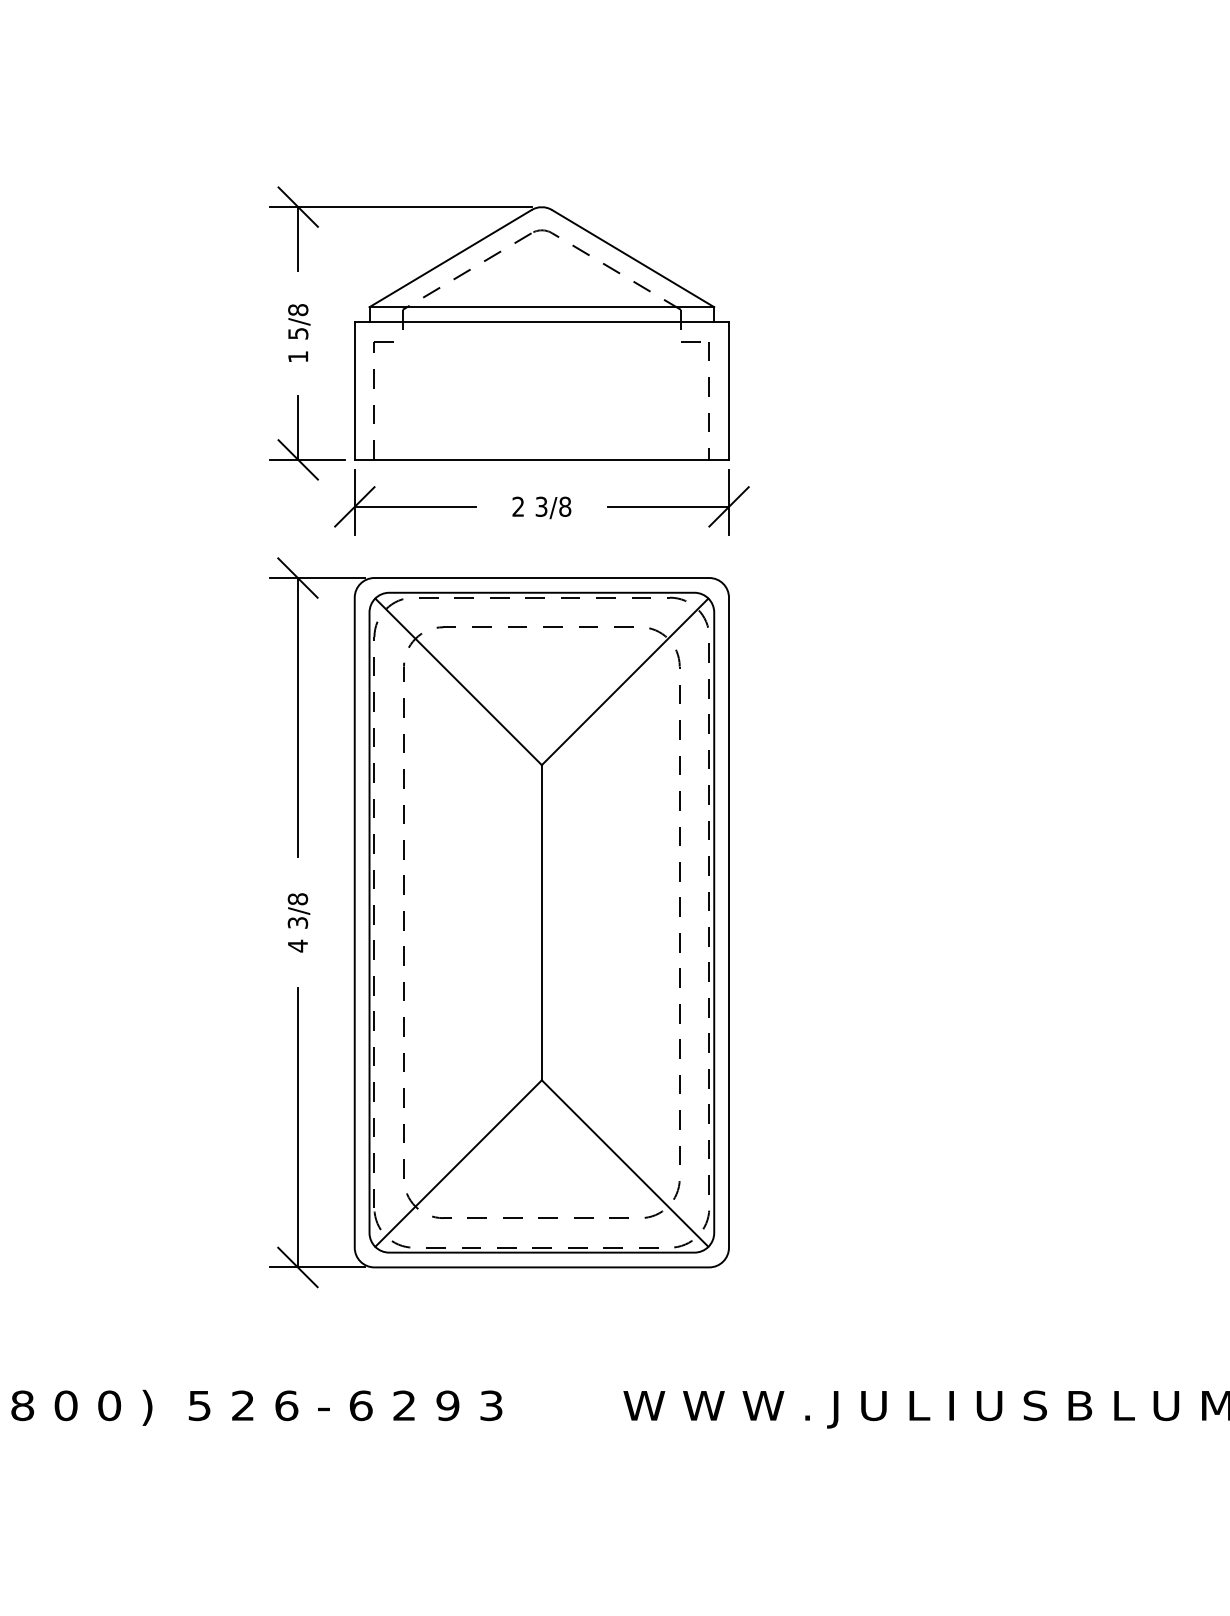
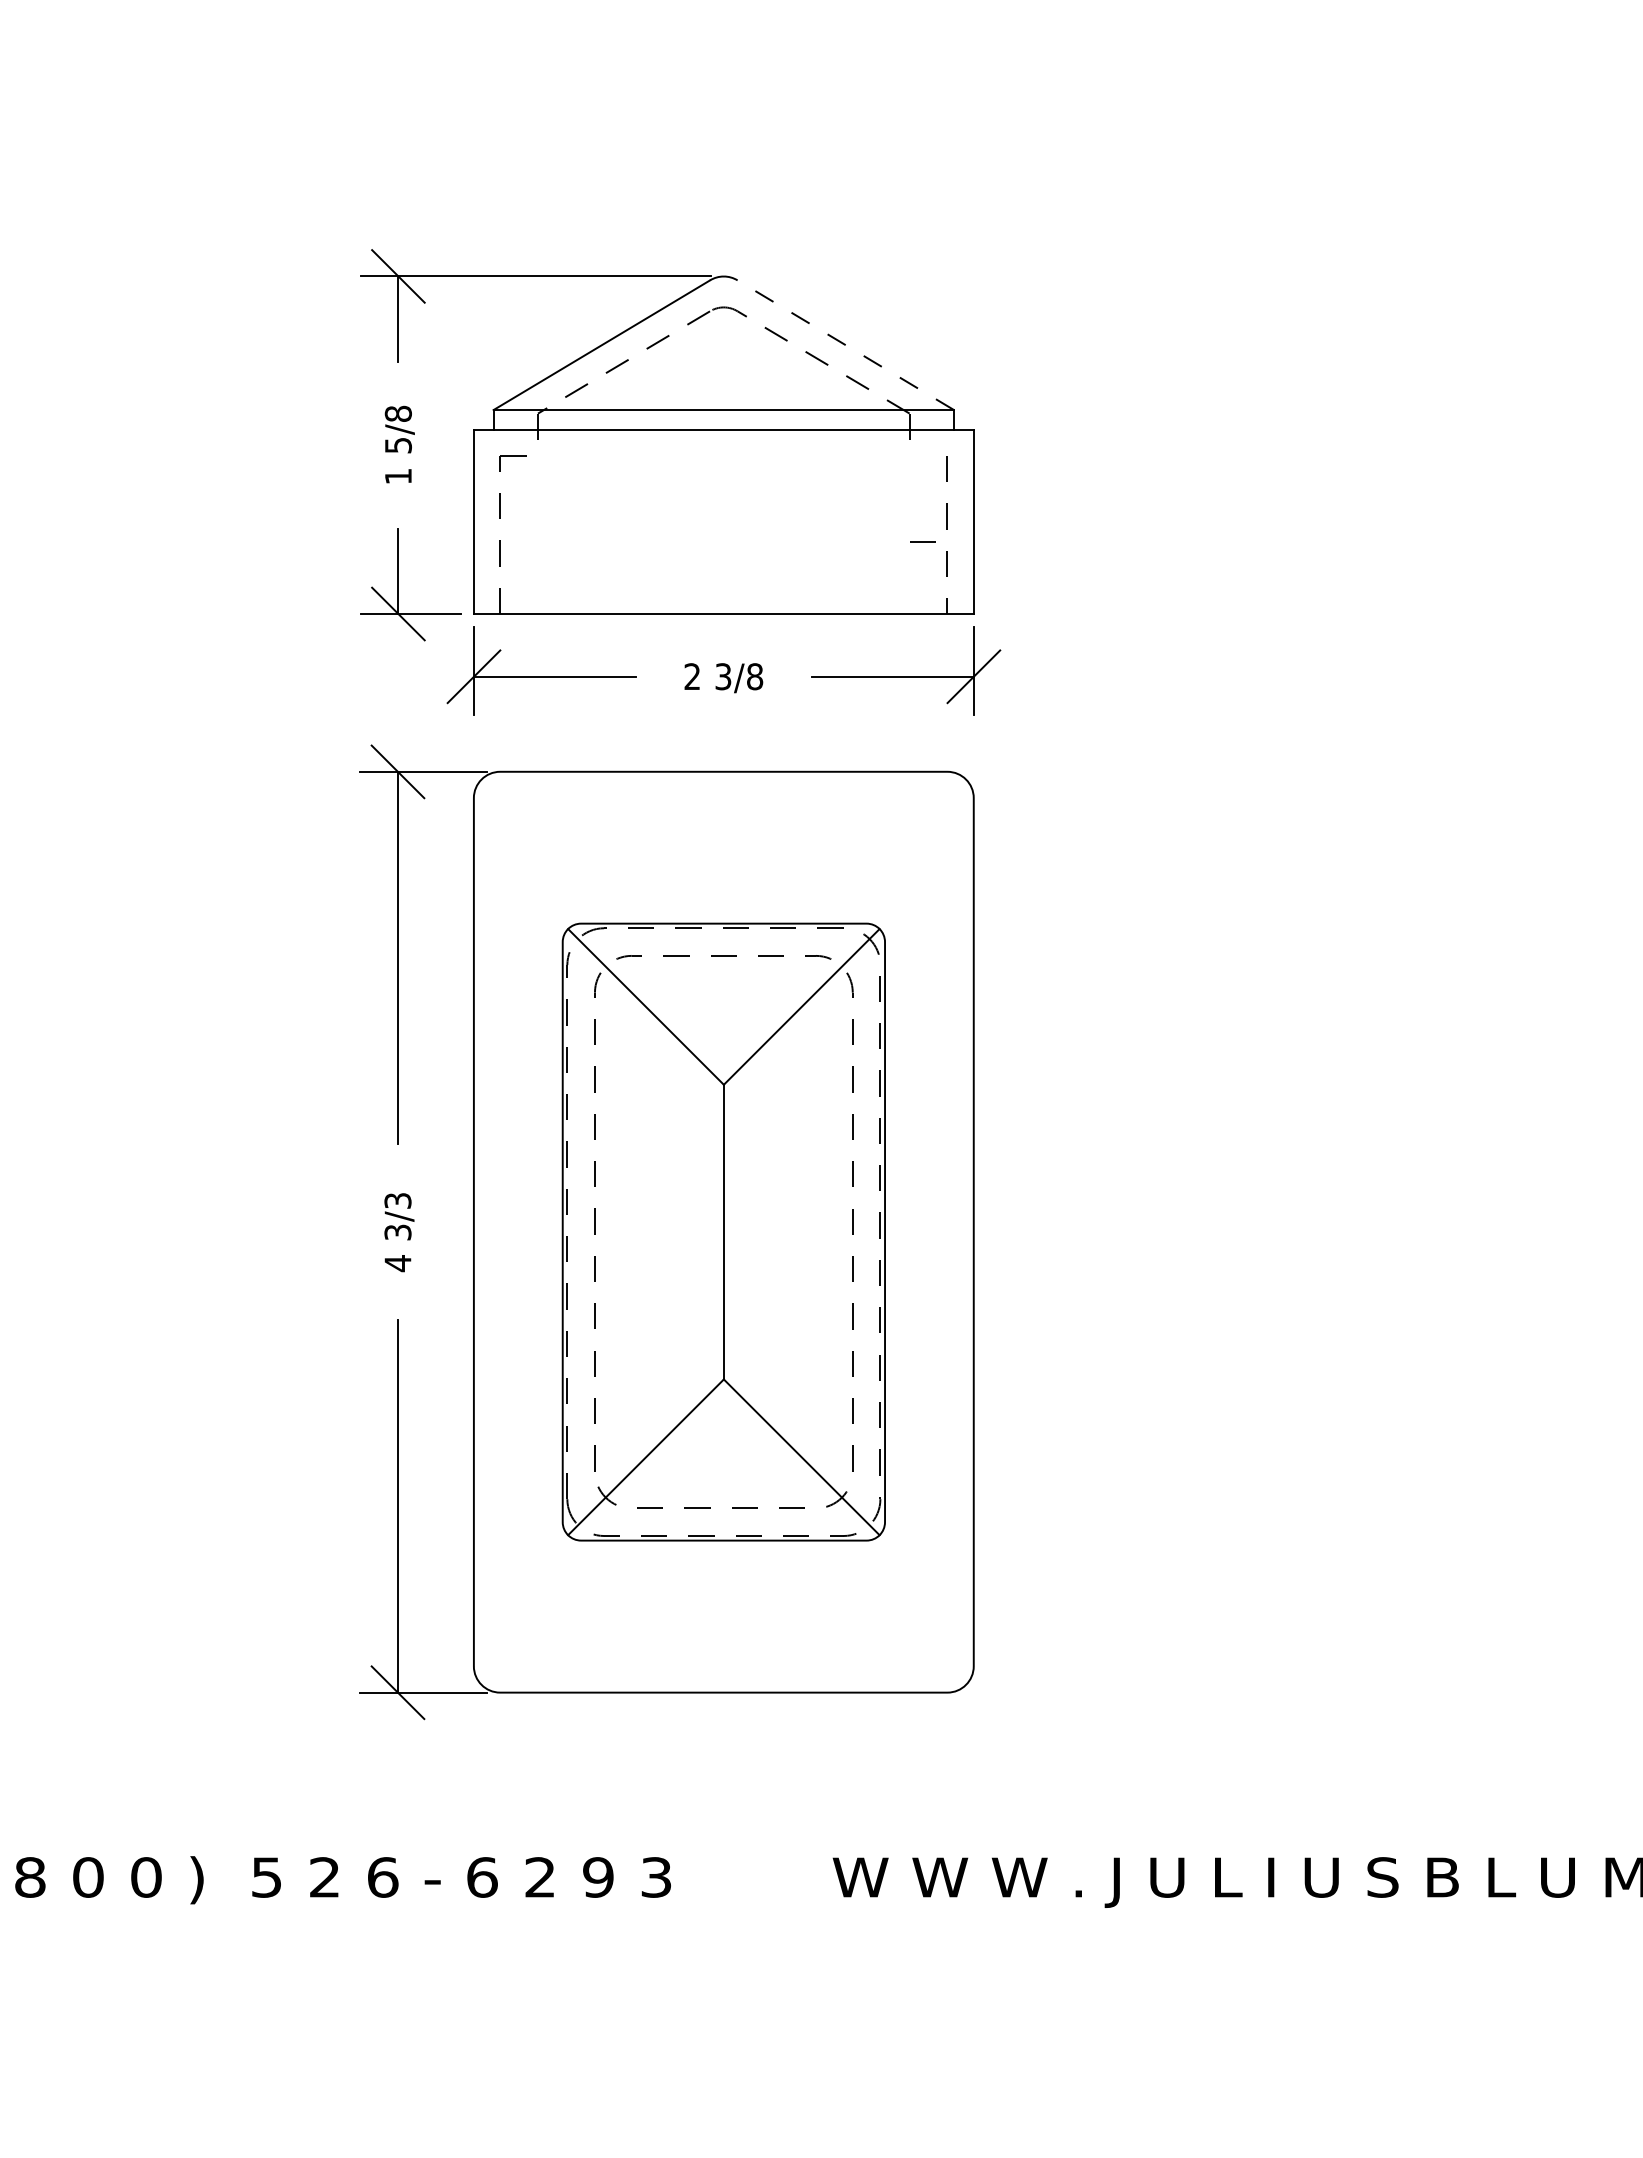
line: (632, 258) -> (844, 345), solid -> dashed
line: (690, 341) -> (922, 541), moved
text: (297, 899) -> (397, 1201), 3/8 -> 3/3
part: (541, 922) -> (723, 1231), size x0.7

